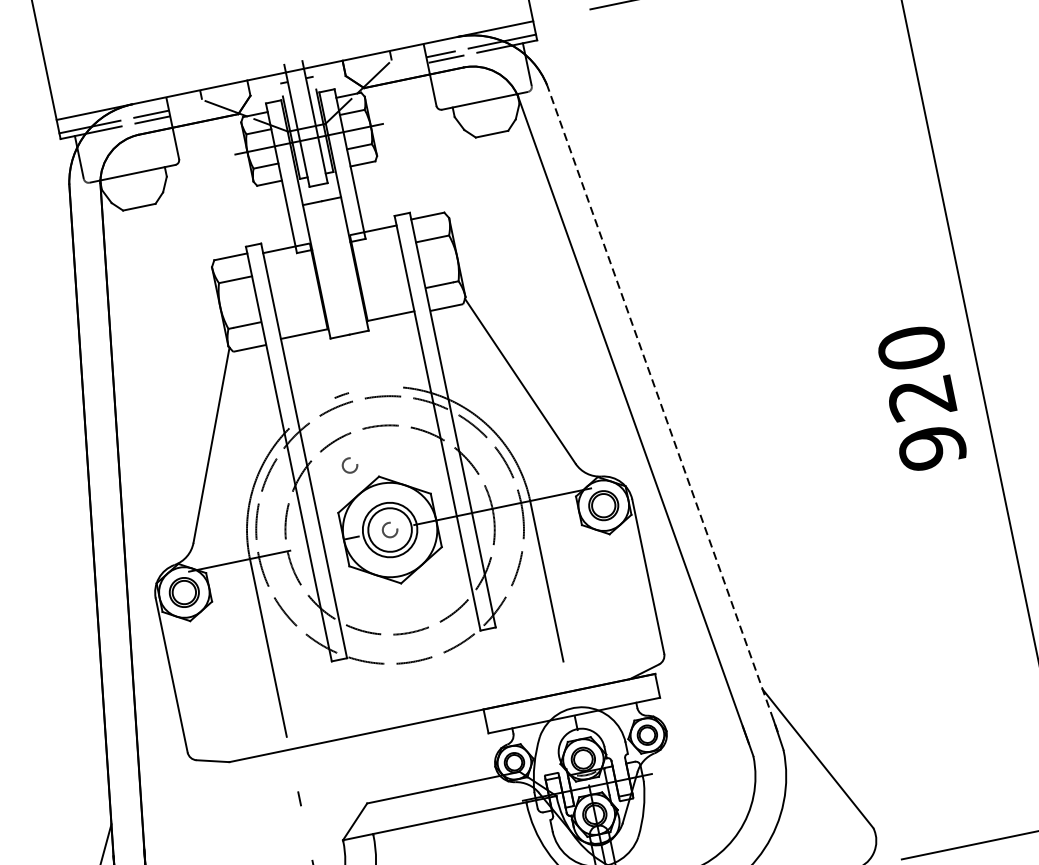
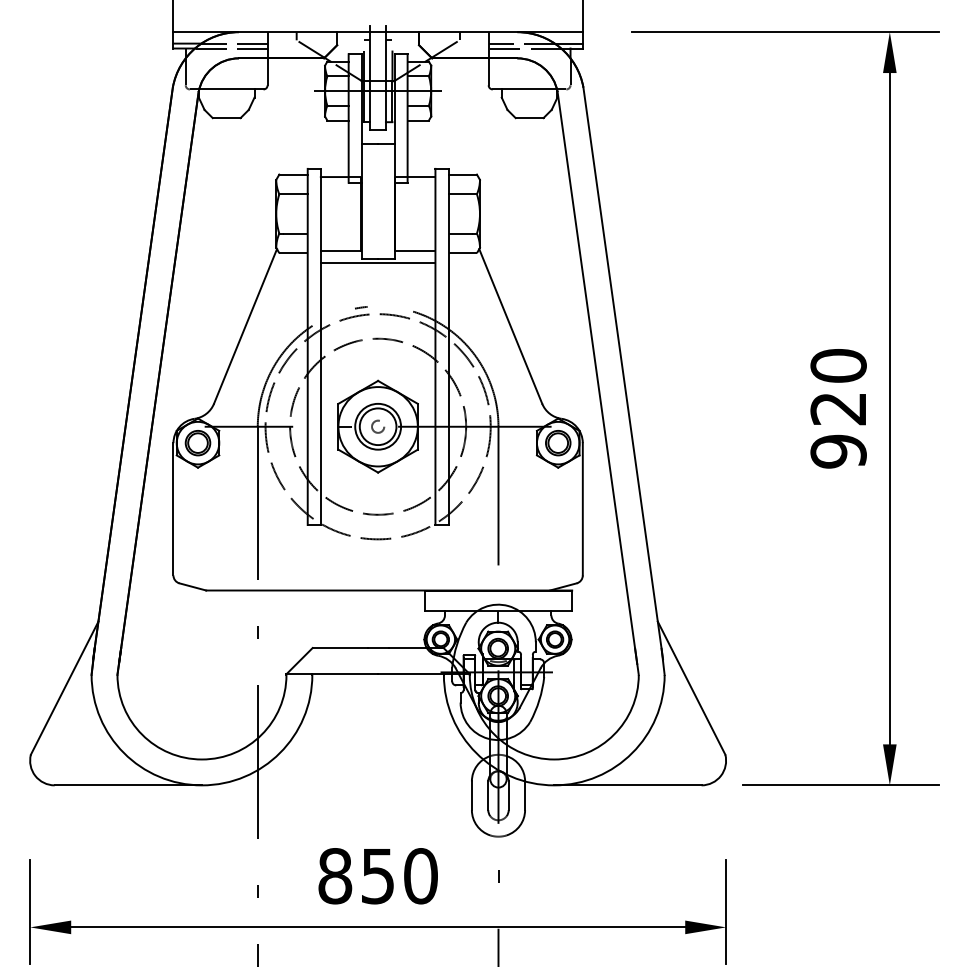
line: (349, 340) -> (377, 263), added
line: (662, 408) -> (623, 373), dashed -> solid
circle: (350, 465) -> (356, 366), removed

